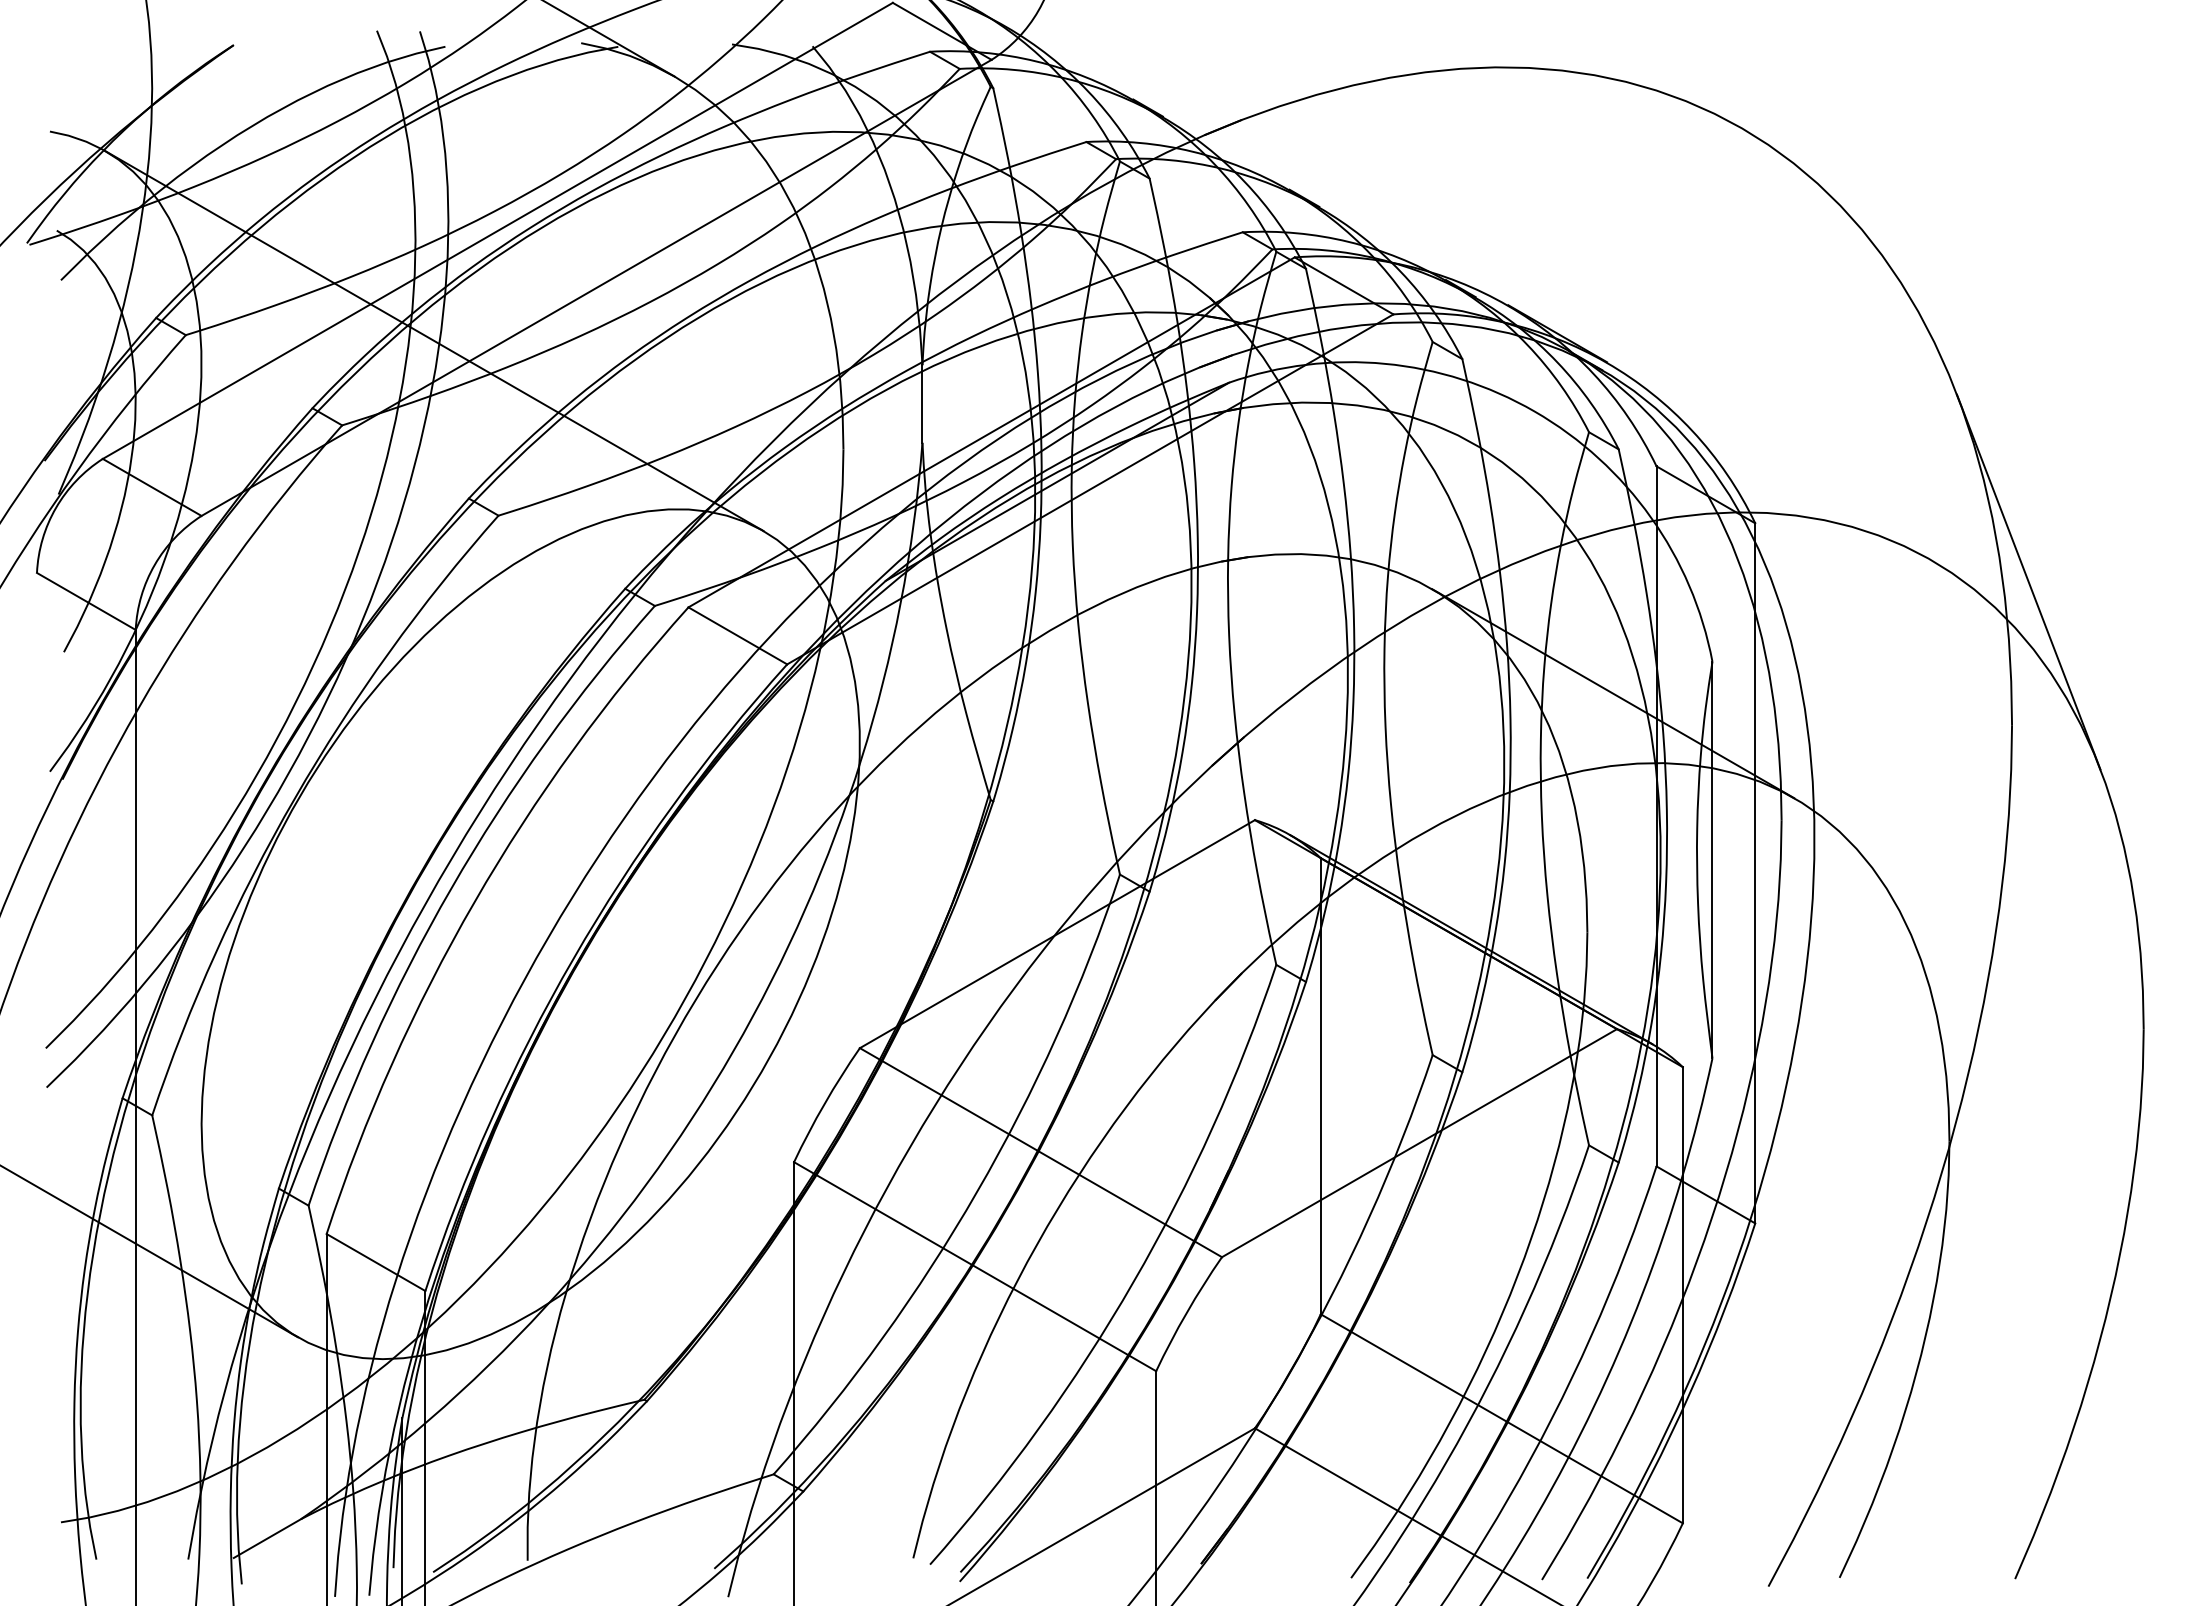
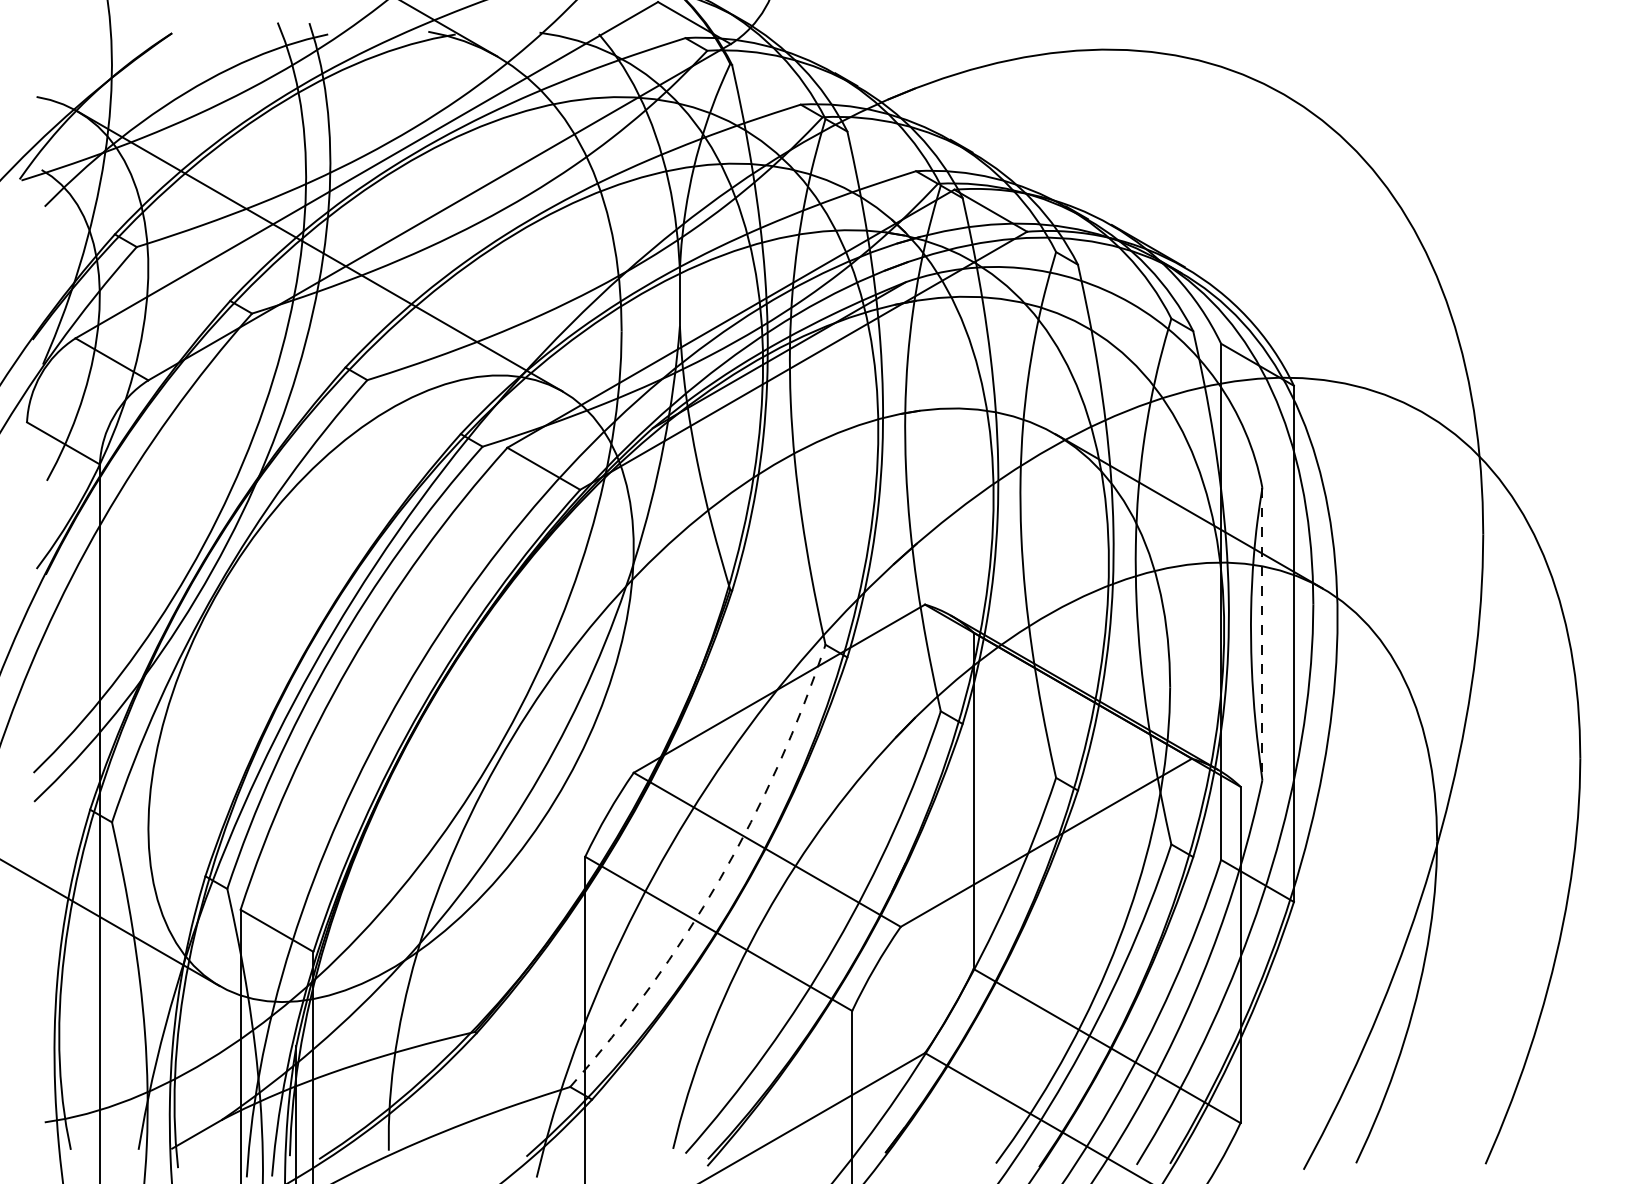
line: (2028, 581) -> (1495, 428), removed
line: (1712, 860) -> (1262, 634), solid -> dashed
arc: (977, 1191) -> (720, 878), solid -> dashed

